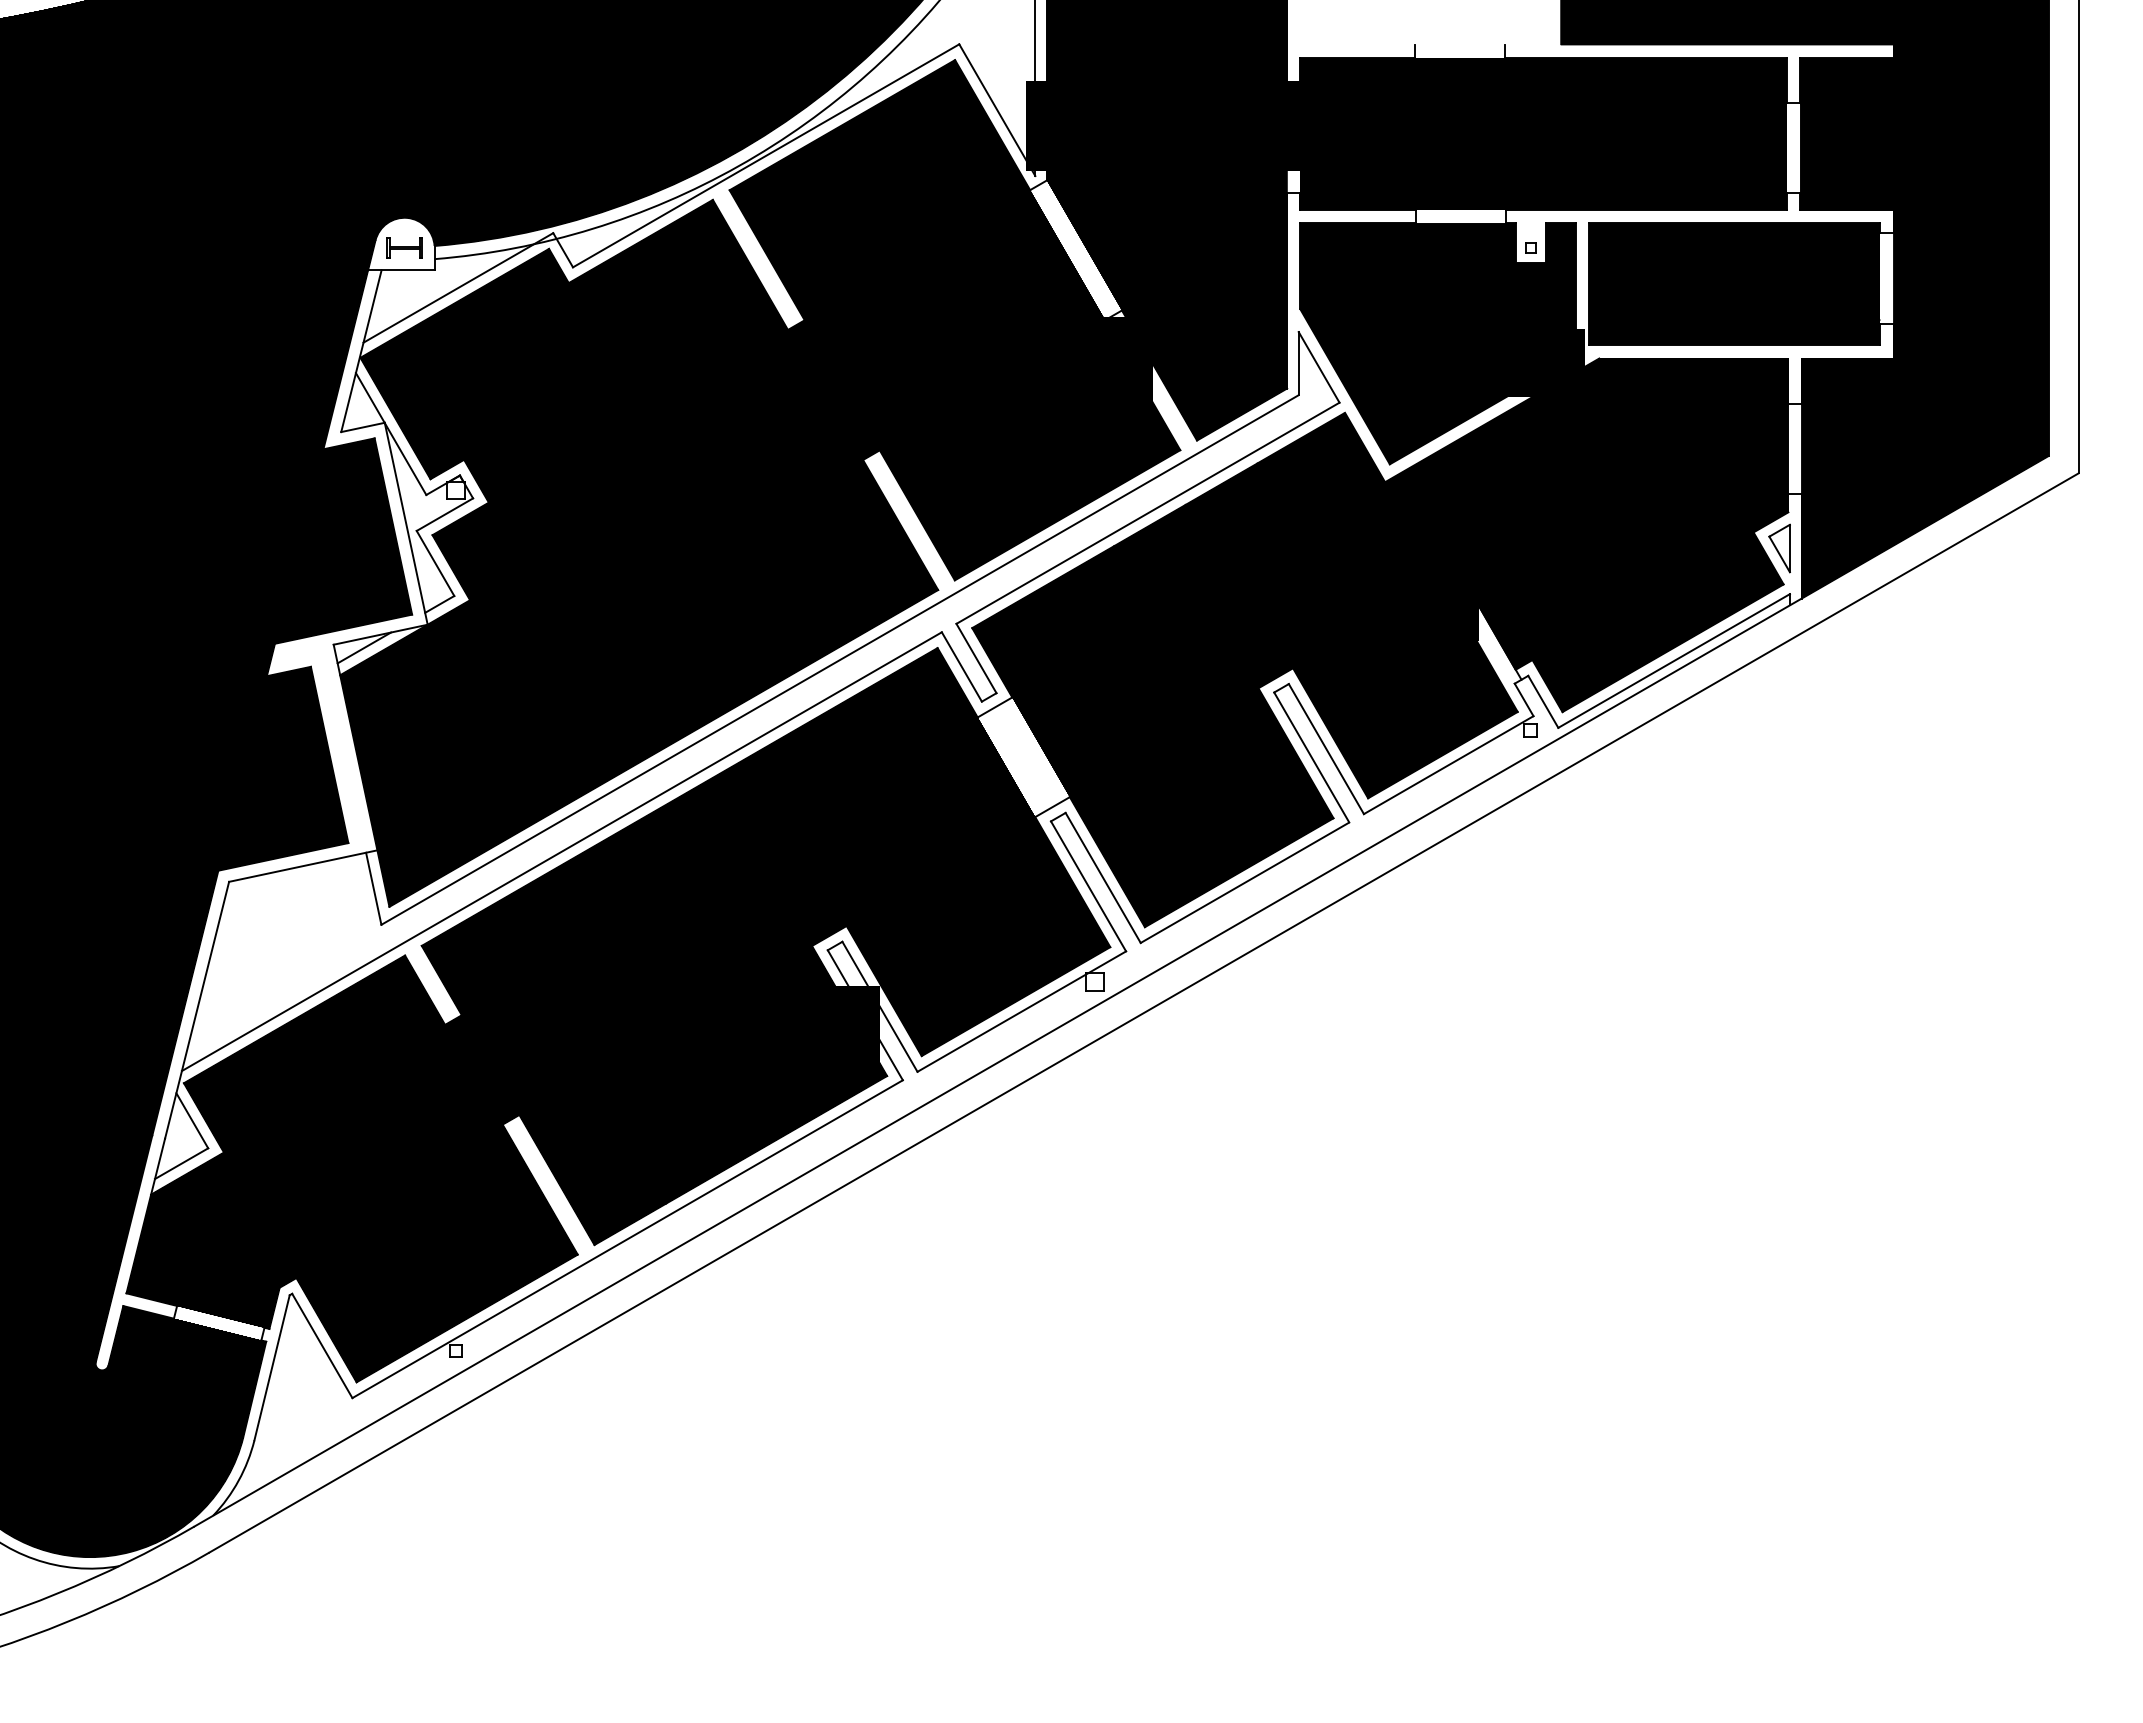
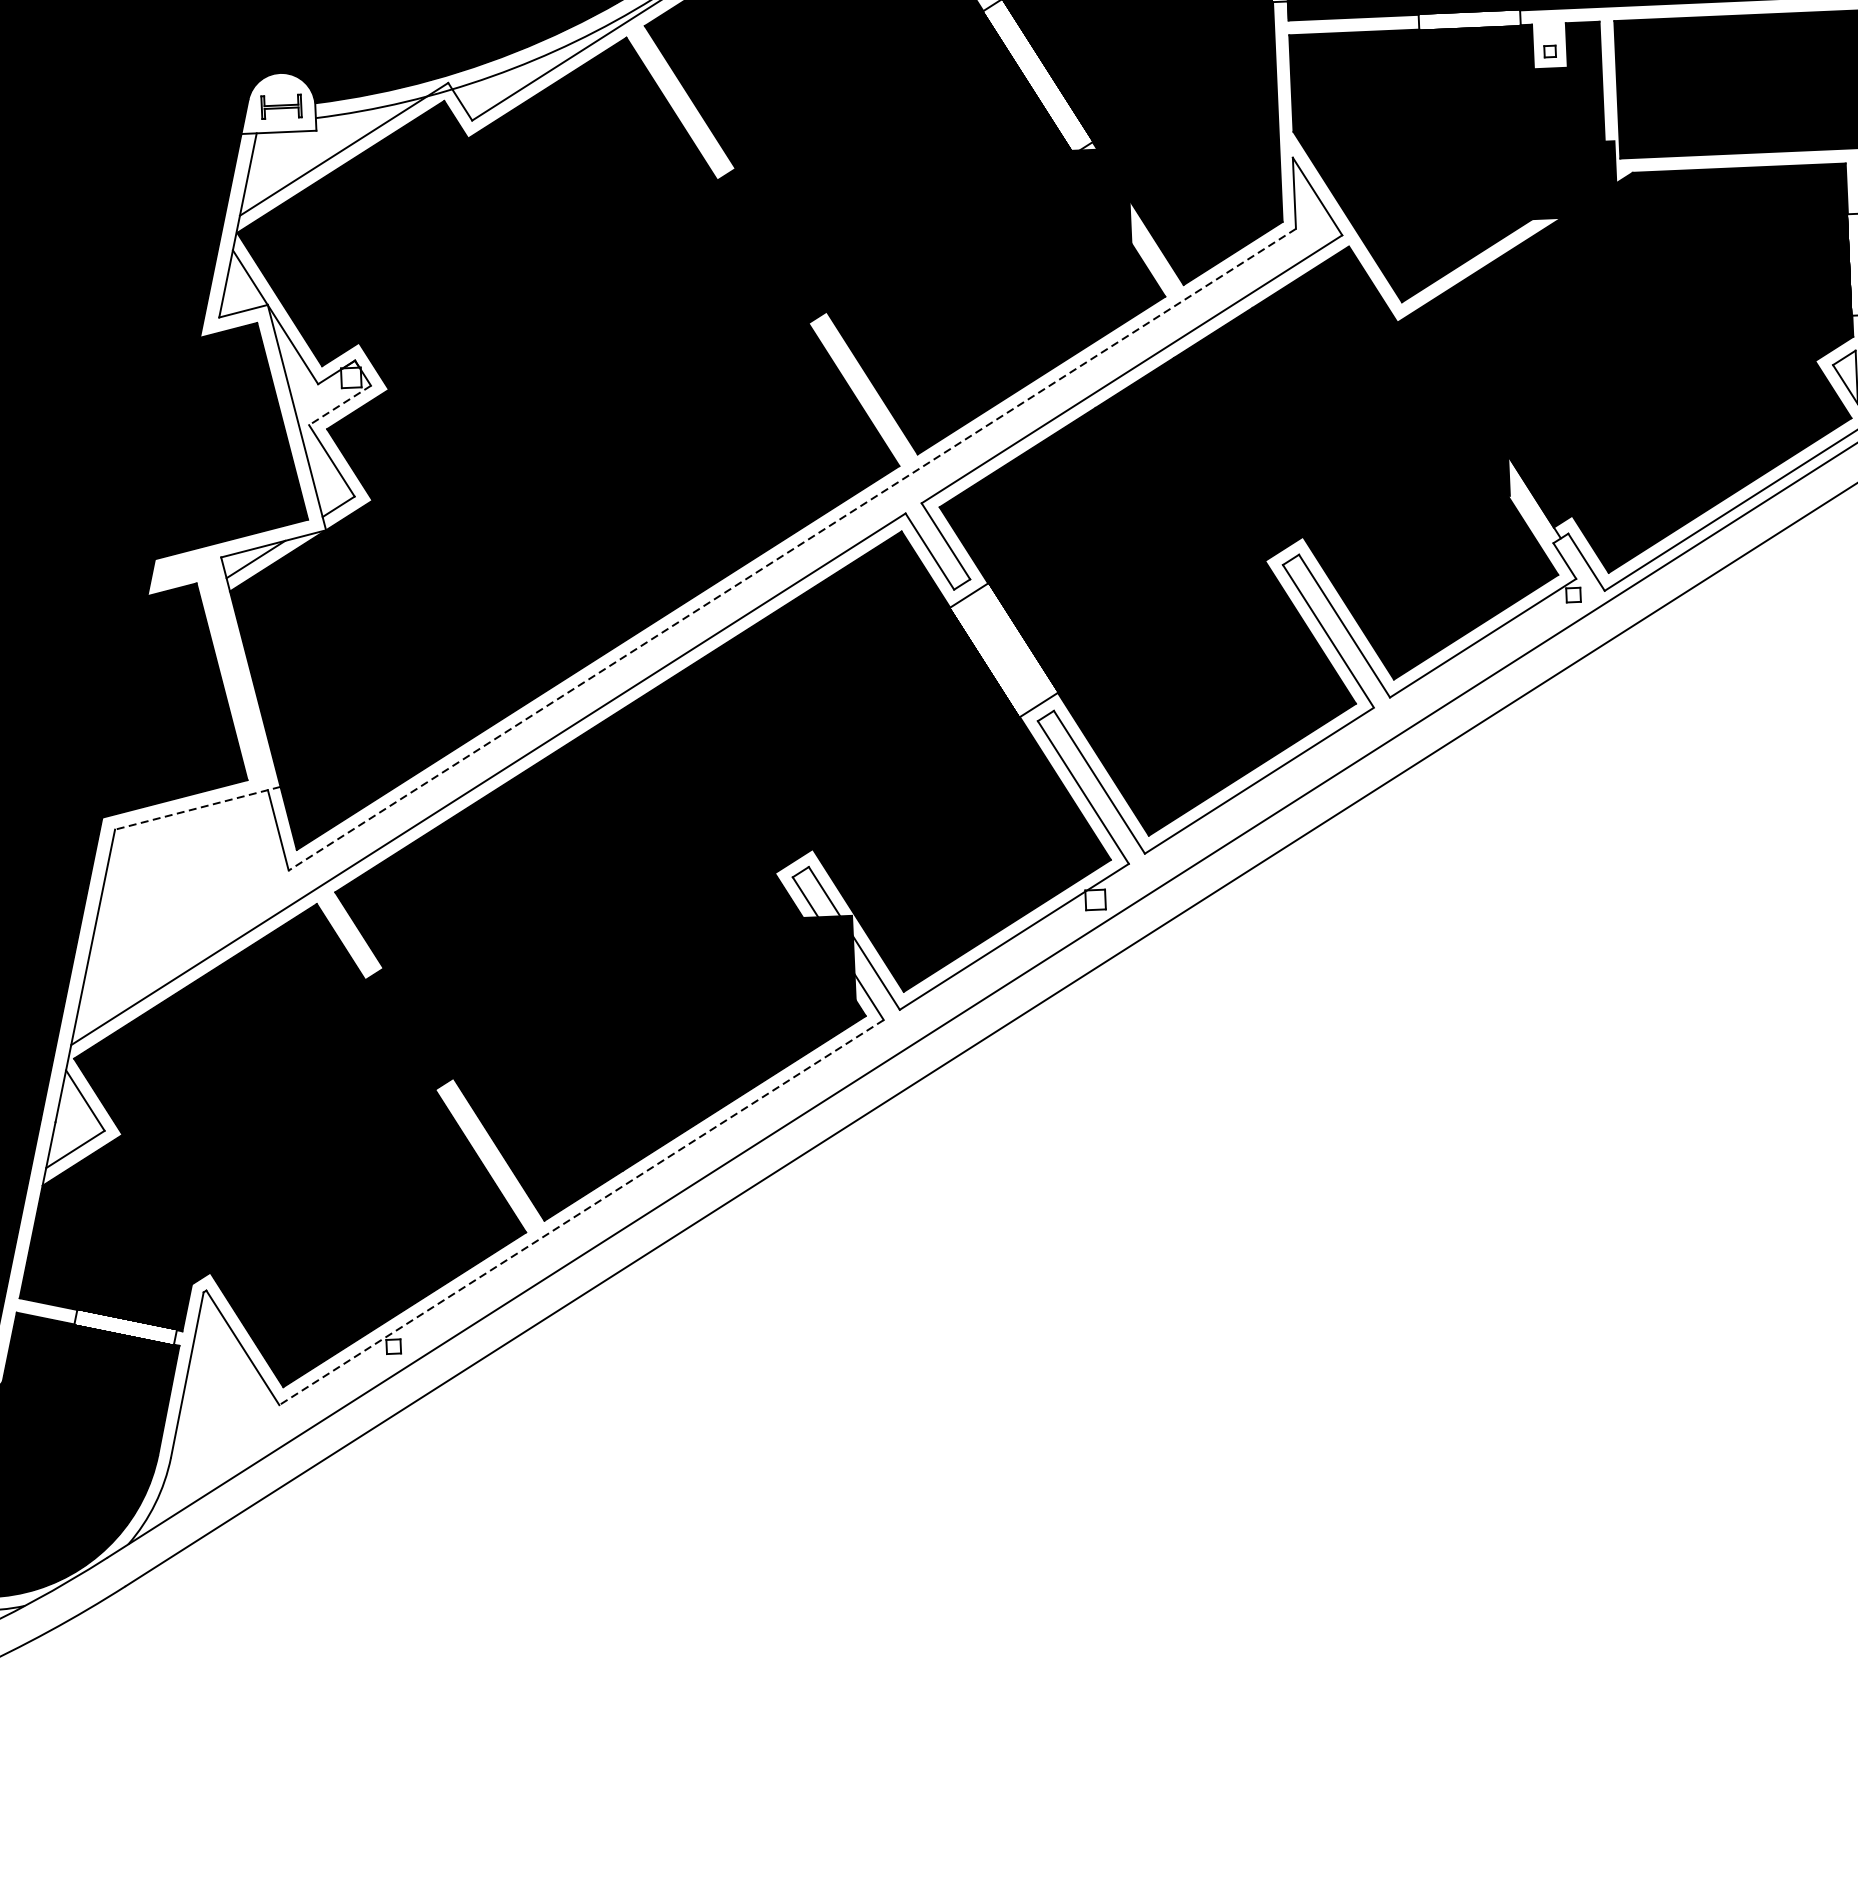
line: (444, 514) -> (339, 405), solid -> dashed
line: (840, 660) -> (792, 550), solid -> dashed
line: (303, 866) -> (198, 808), solid -> dashed
line: (627, 1239) -> (581, 1212), solid -> dashed

